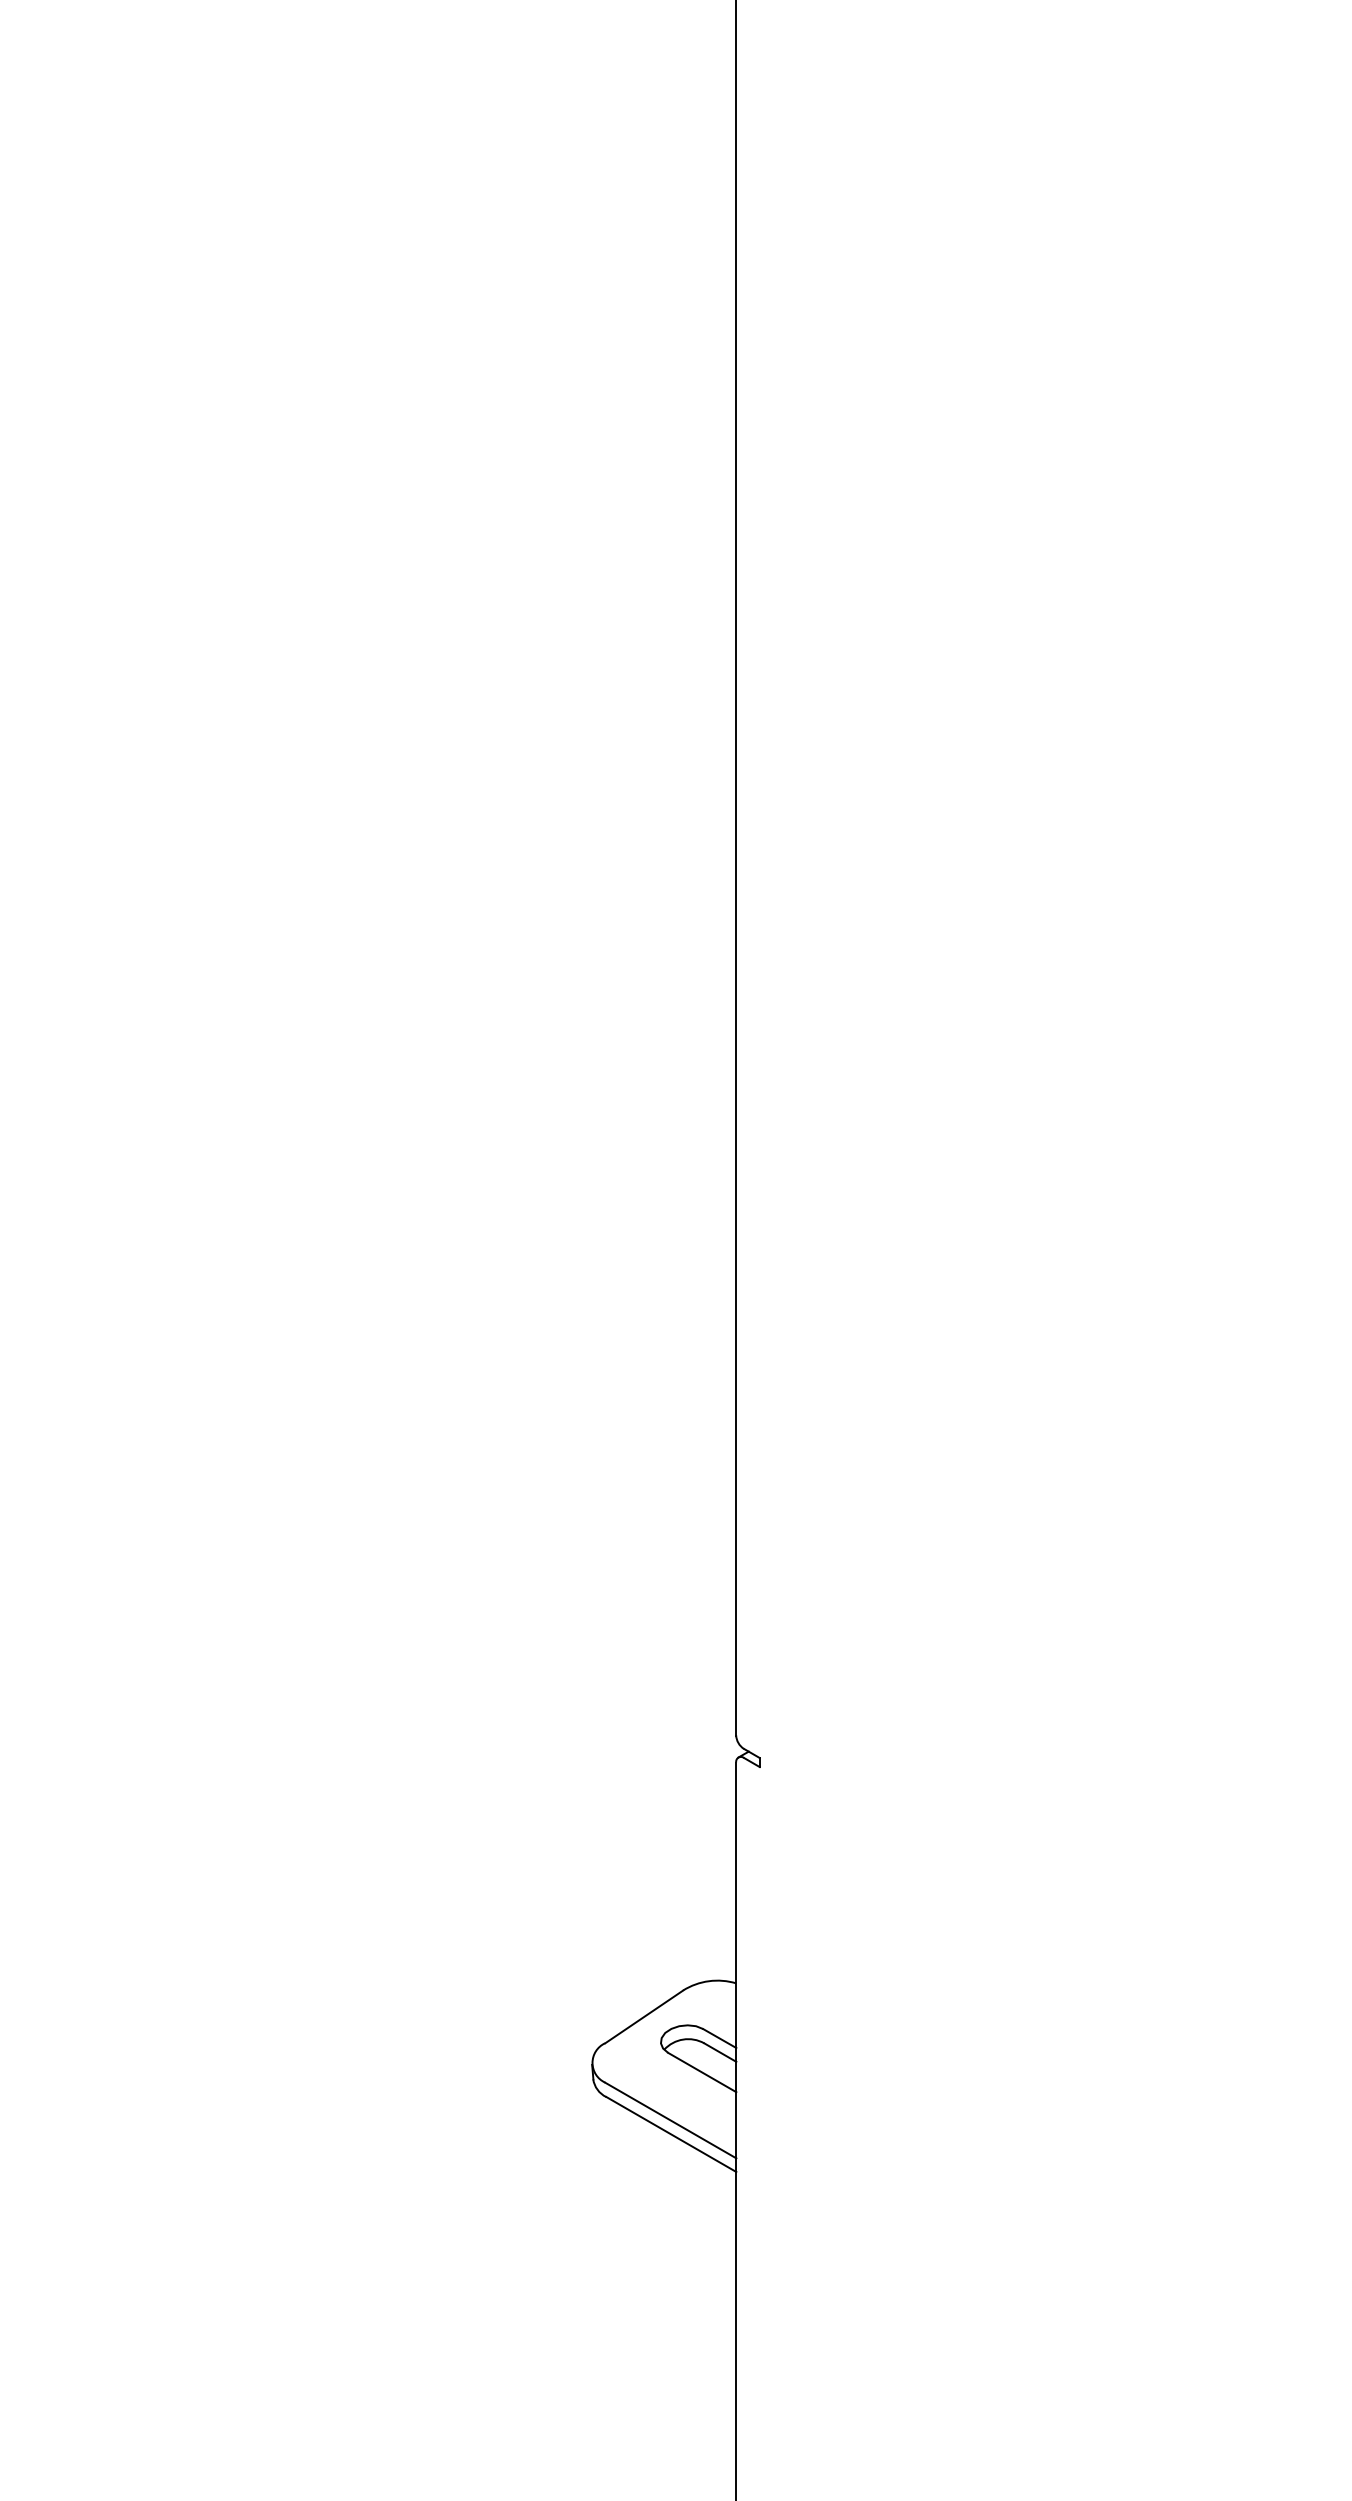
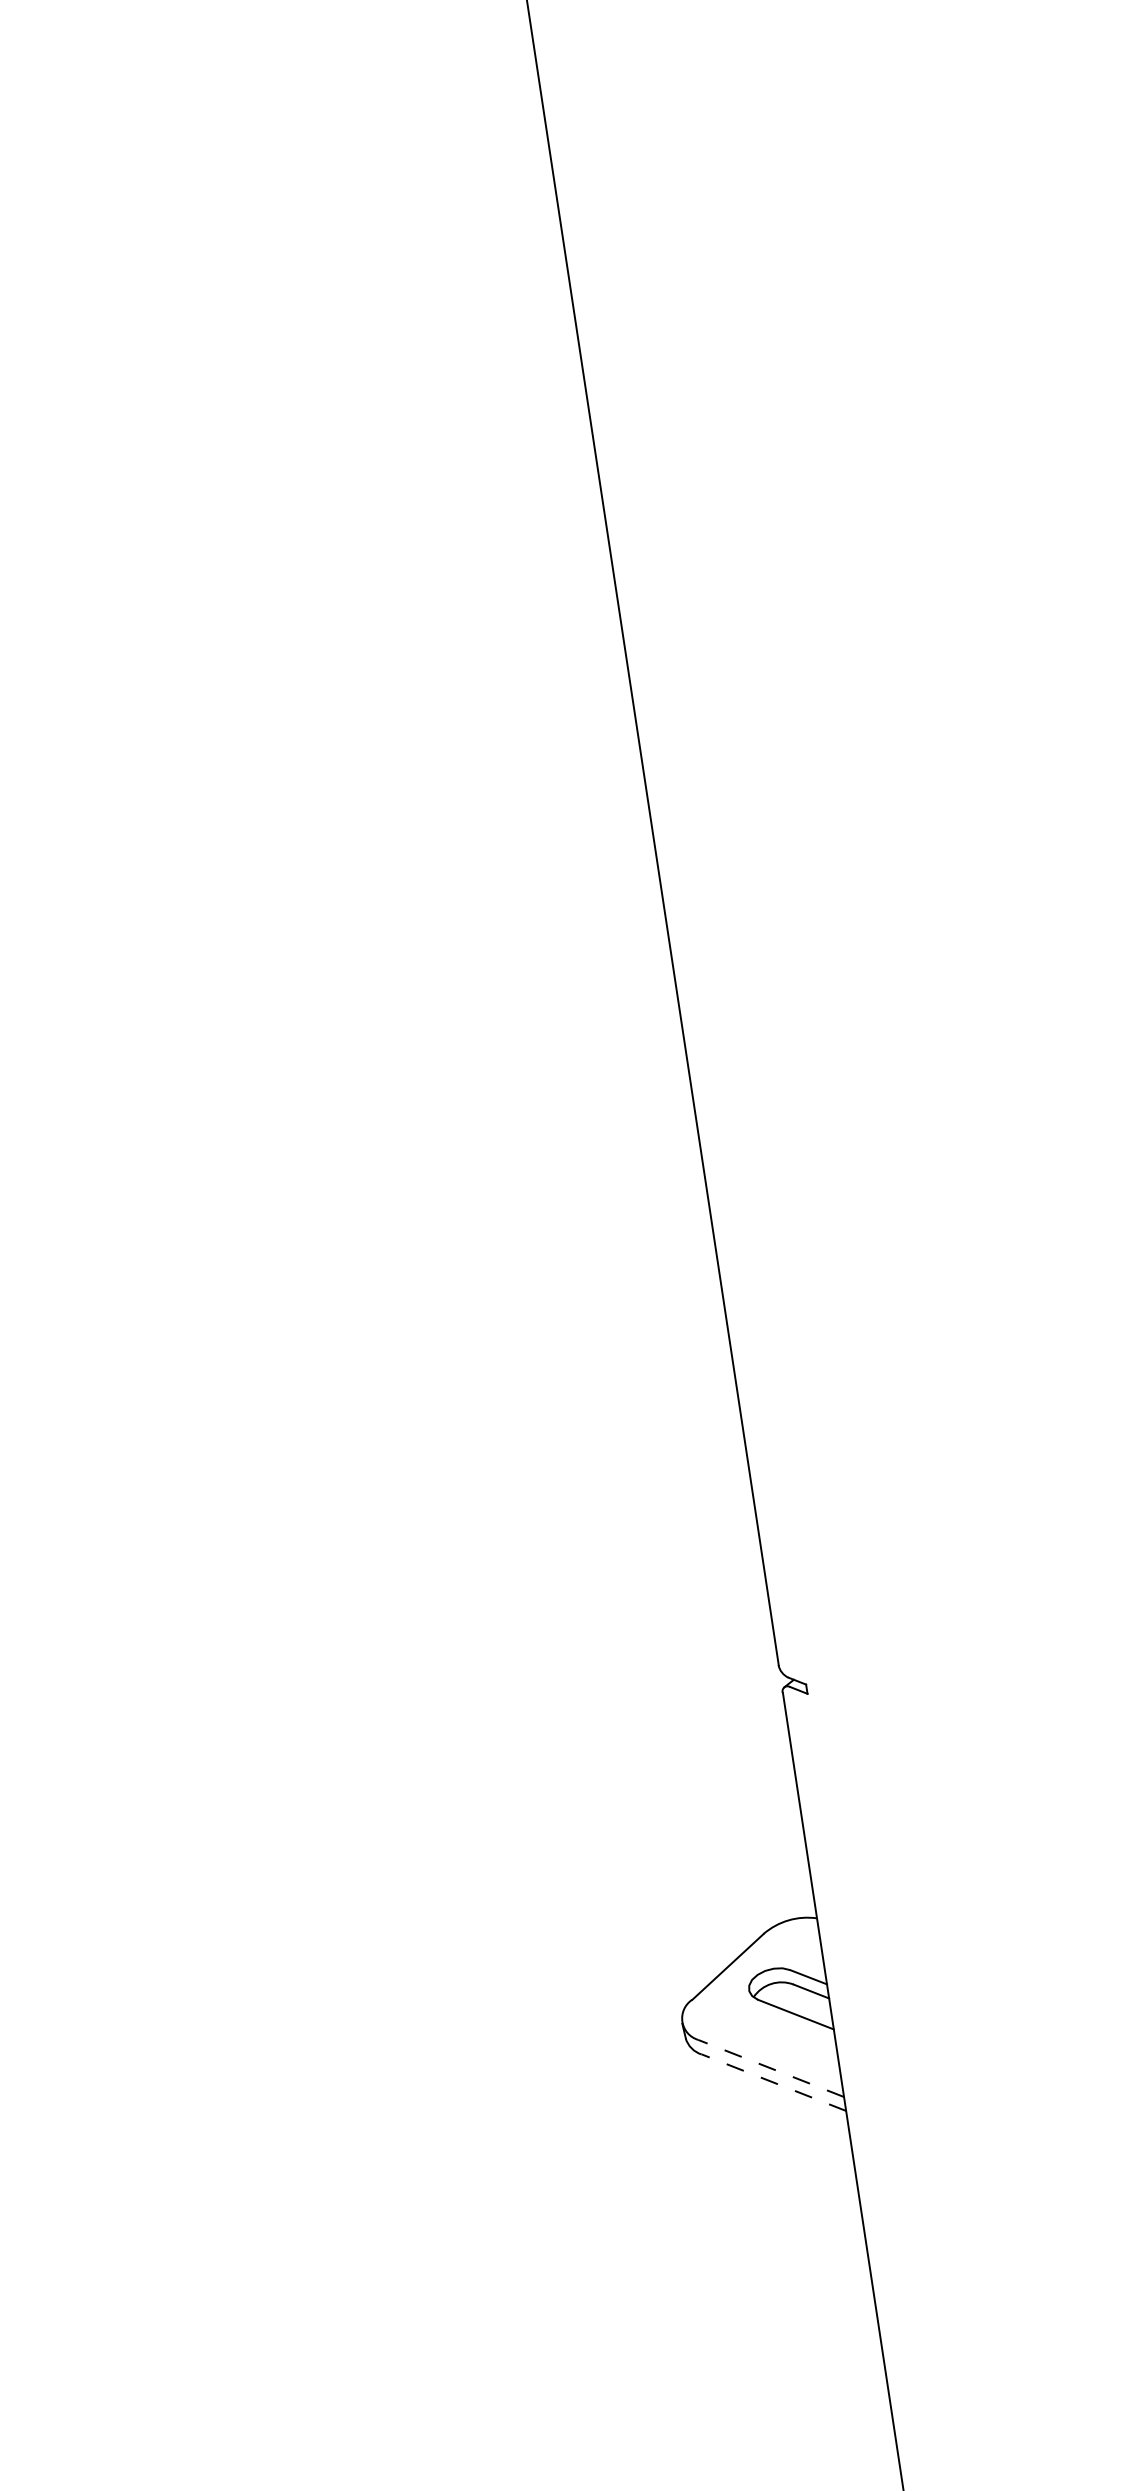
line: (670, 2120) -> (770, 2068), solid -> dashed
line: (670, 2134) -> (773, 2082), solid -> dashed

